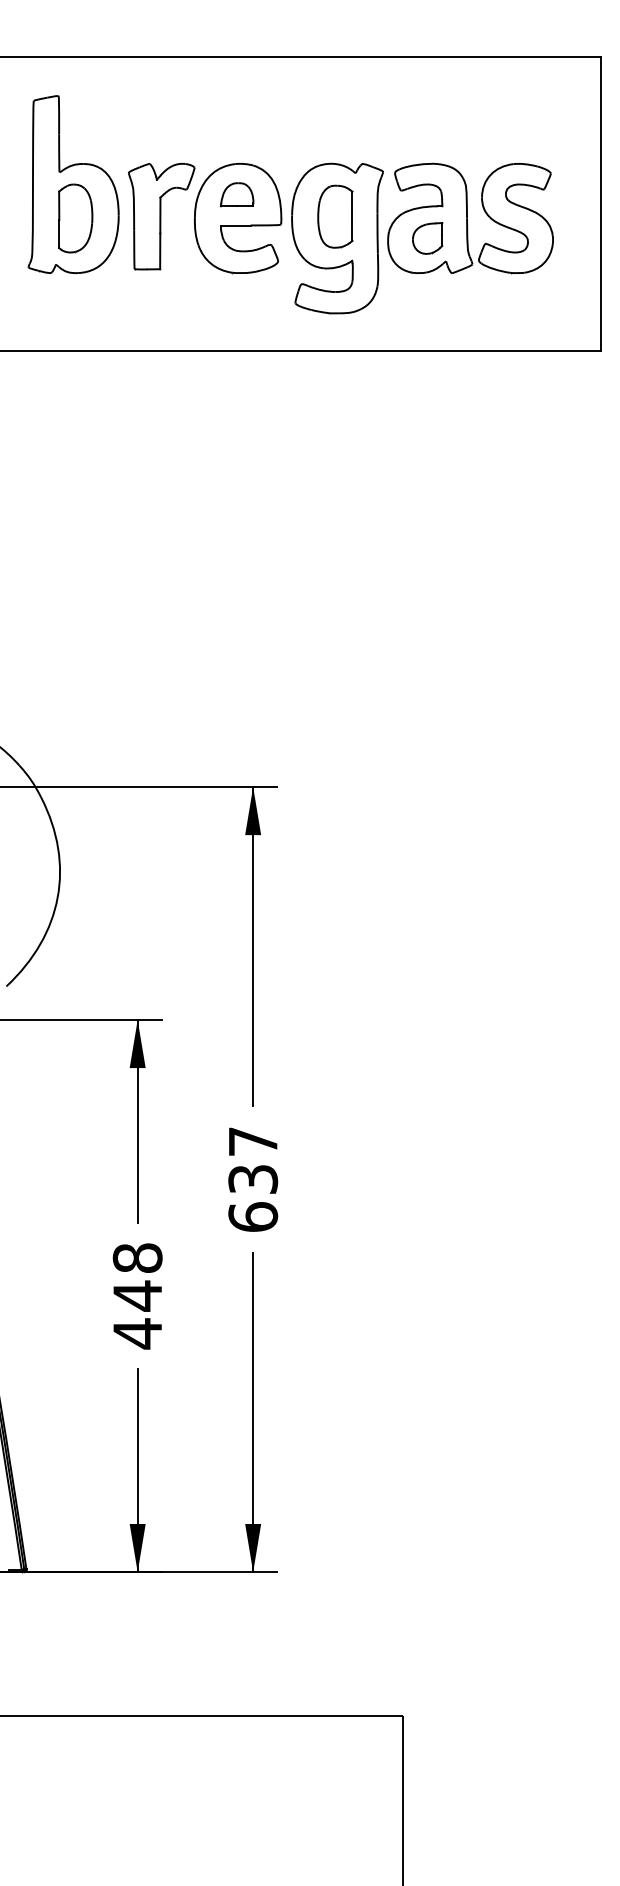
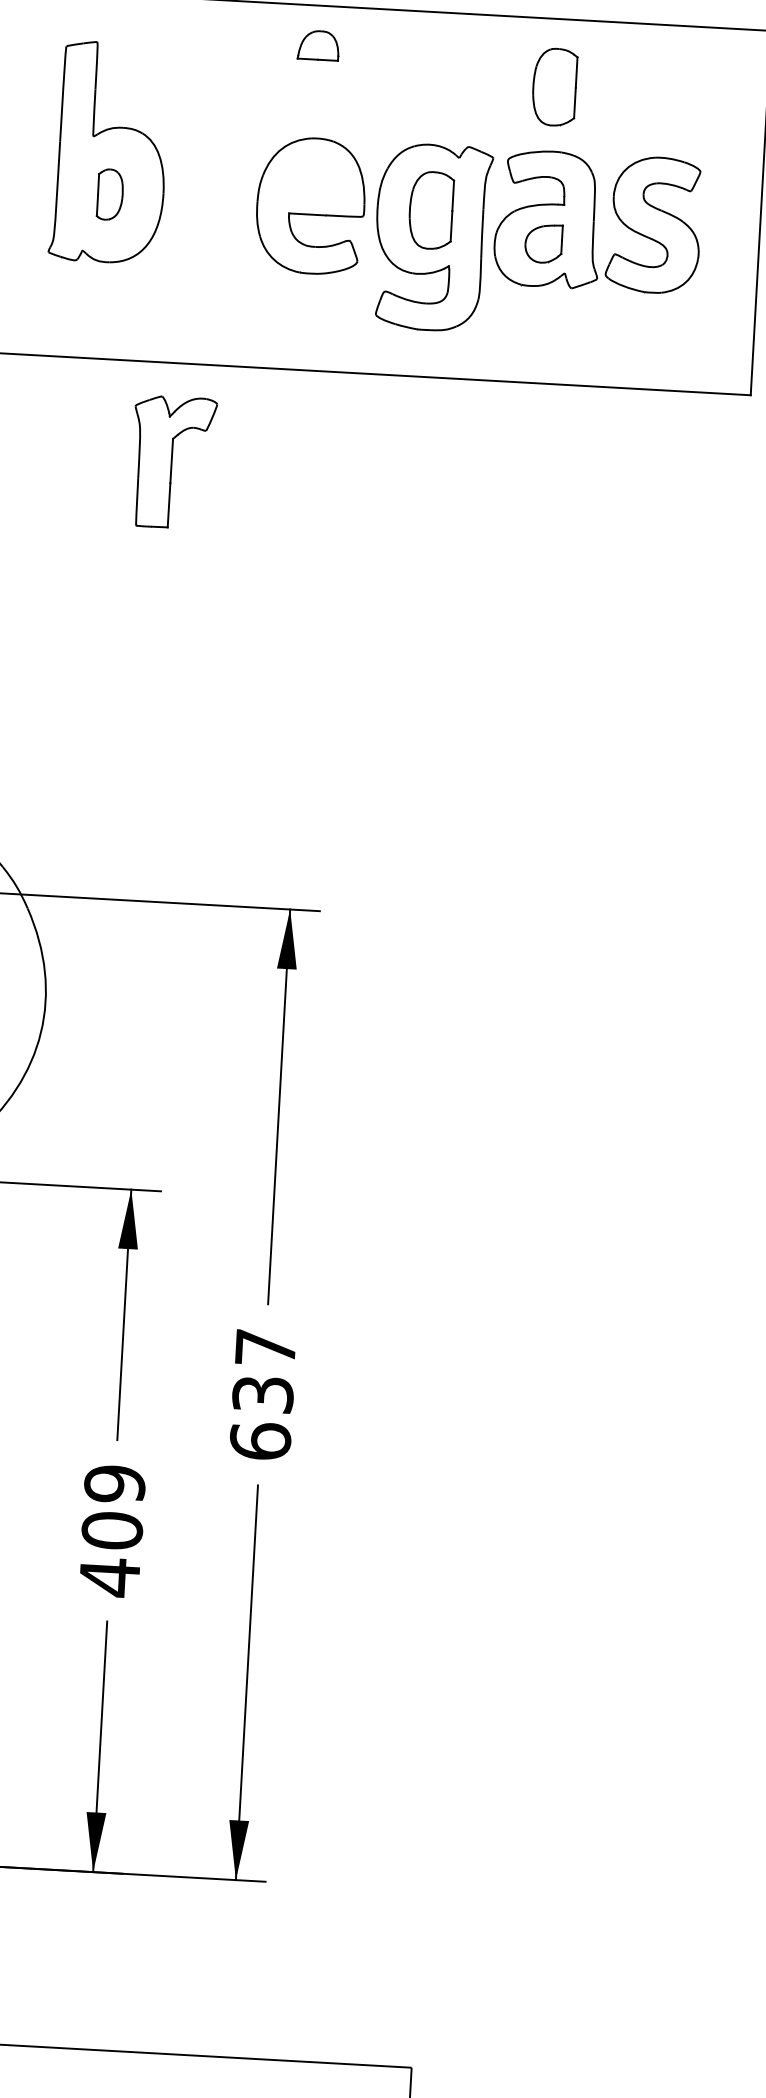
part: (429, 111) -> (554, 86), added
part: (236, 194) -> (317, 45), moved
part: (161, 216) -> (173, 462), moved
part: (75, 218) -> (109, 194), size x0.6
text: (137, 1277) -> (113, 1507), 448 -> 409

